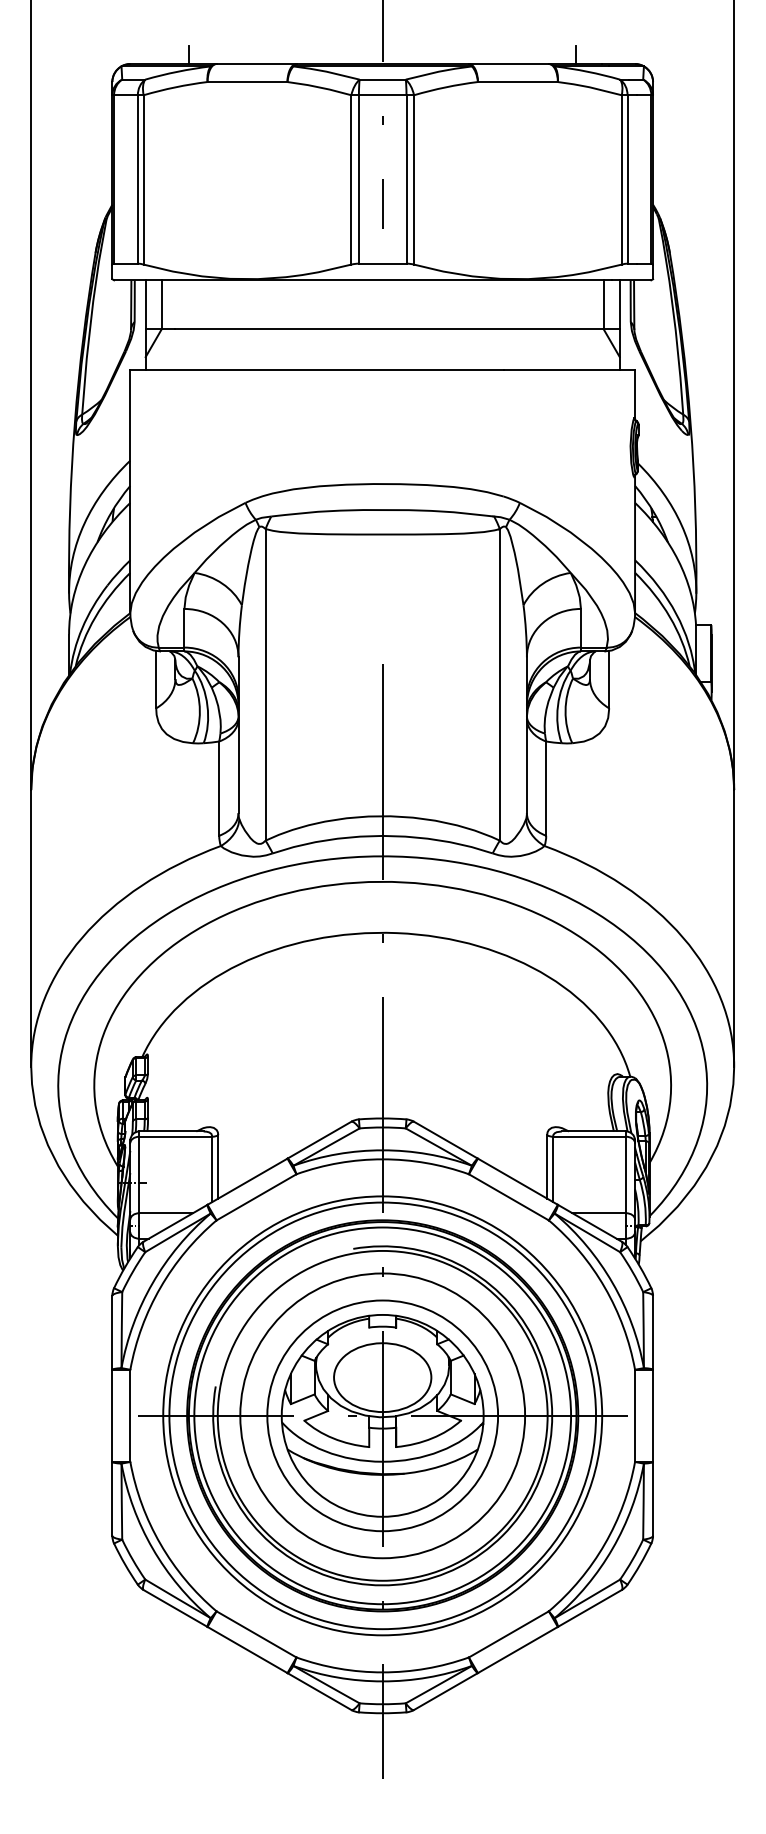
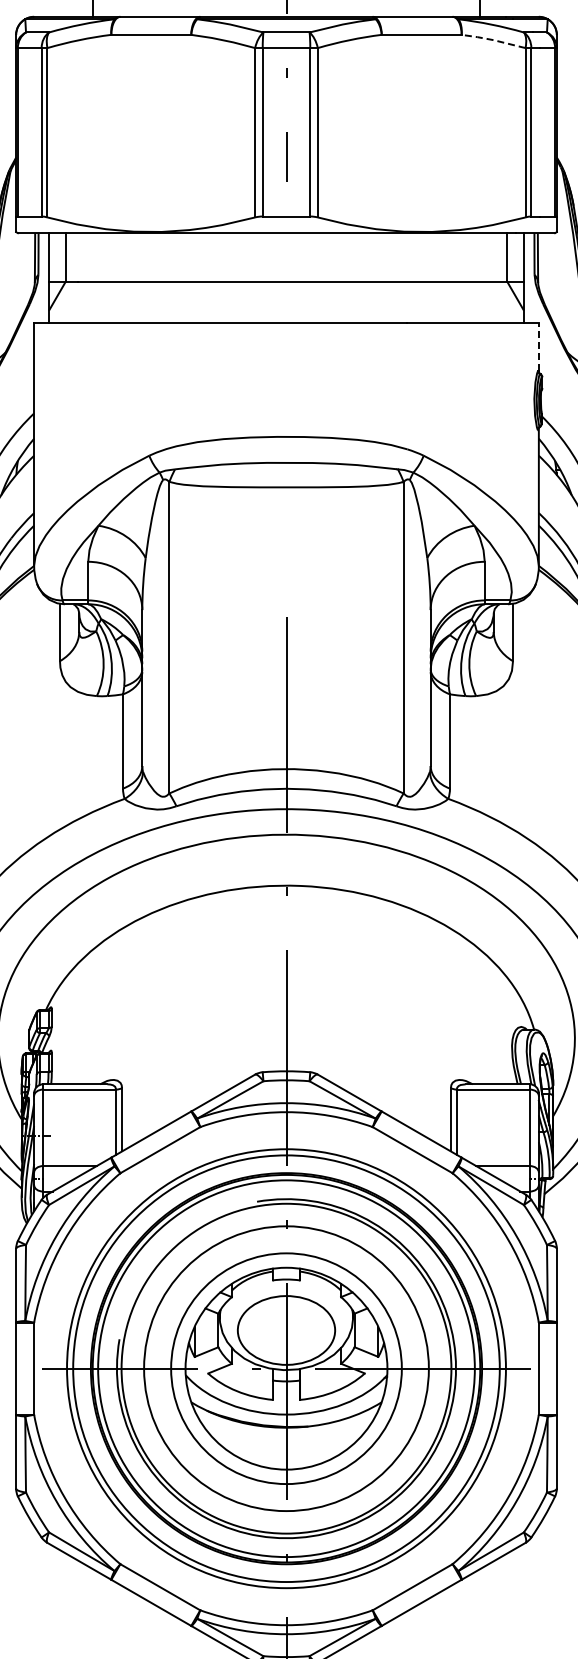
line: (589, 87) -> (493, 40), solid -> dashed
line: (635, 394) -> (539, 347), solid -> dashed

